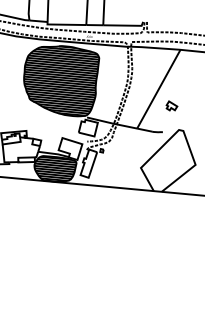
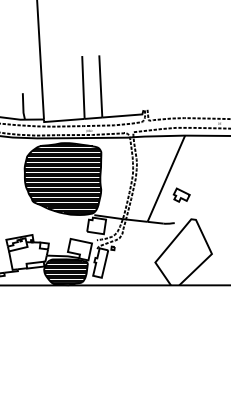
part: (171, 105) -> (181, 194), size x1.43

